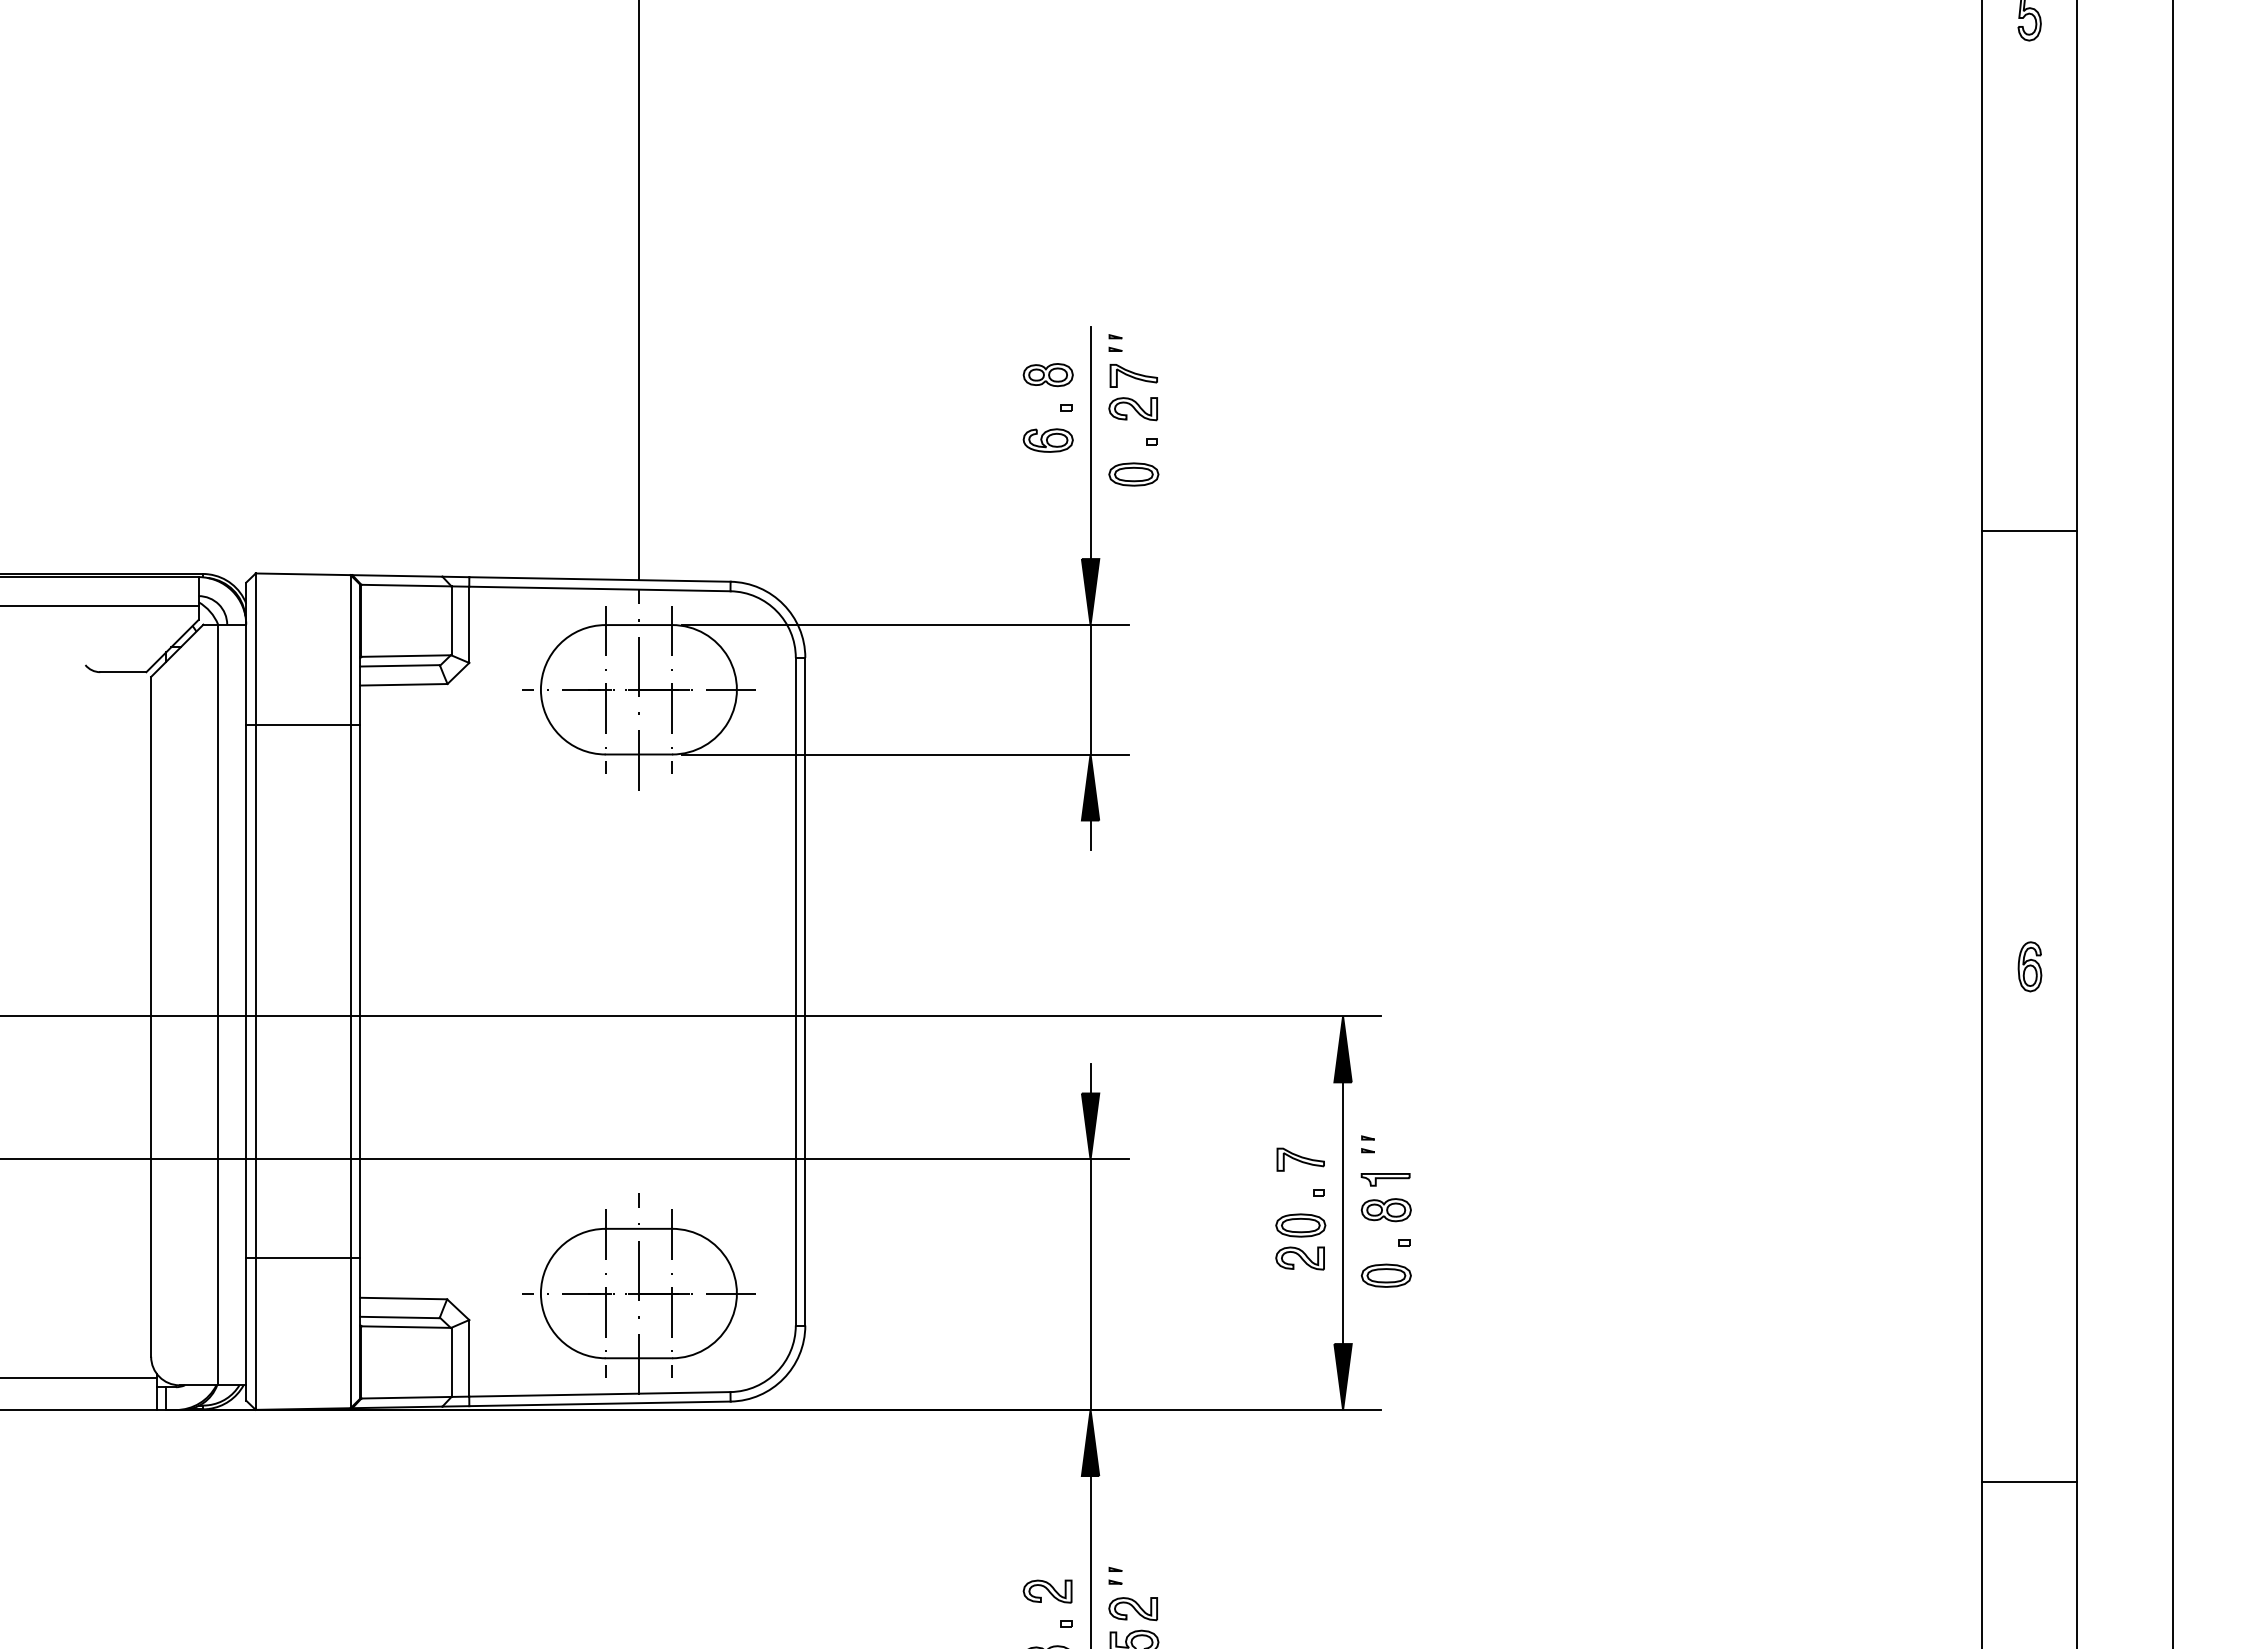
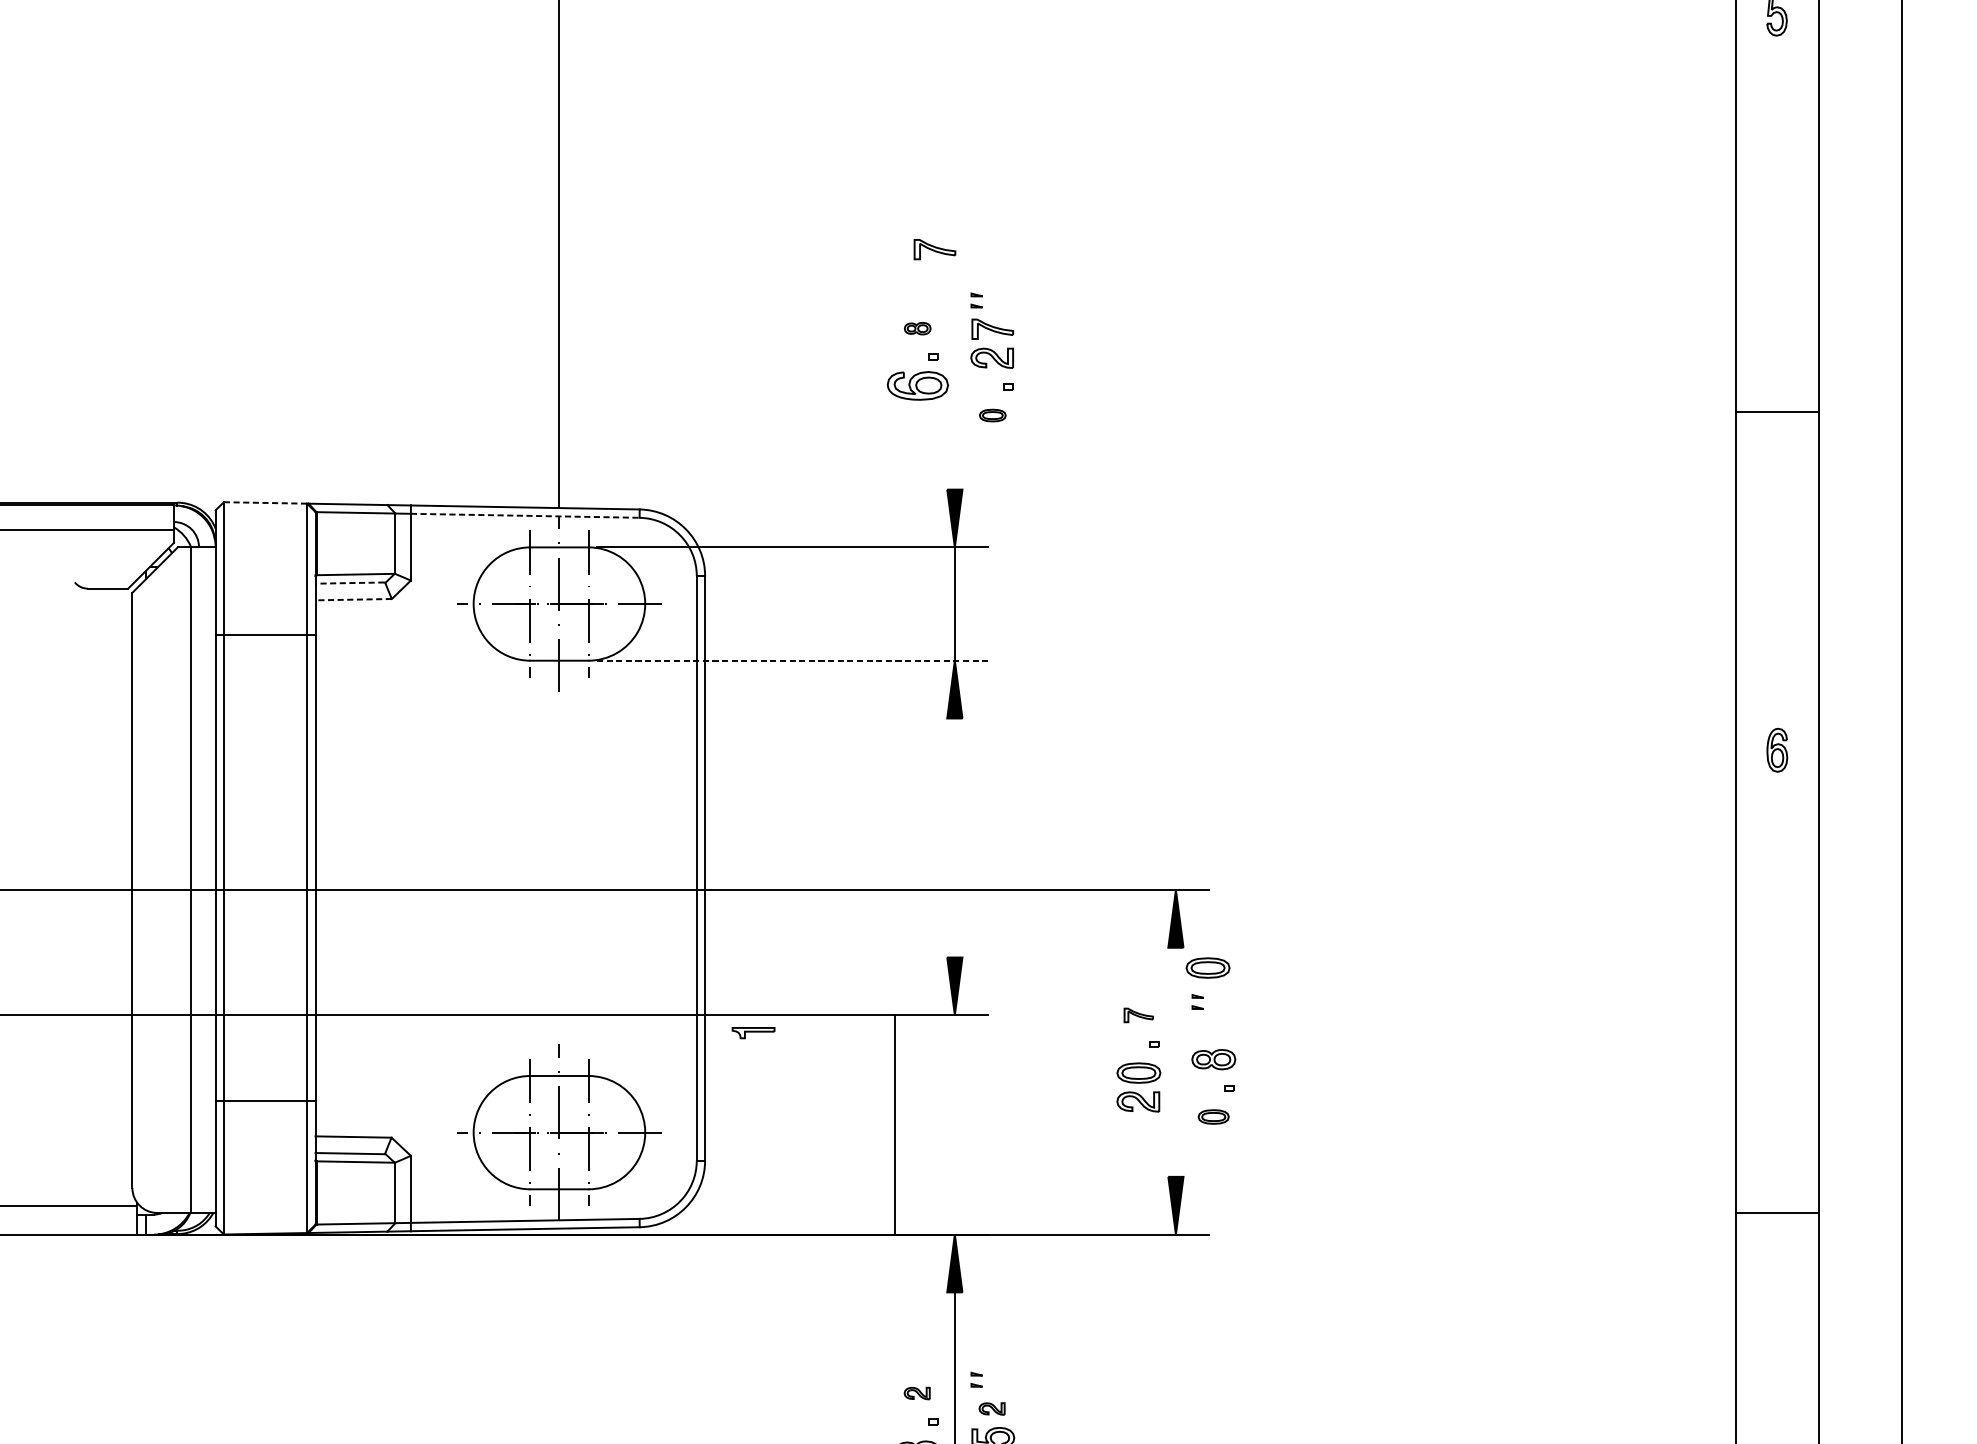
part: (1067, 284) -> (934, 249), added
part: (1047, 375) -> (917, 328), size x0.6
part: (1047, 440) -> (917, 385), size x1.4
line: (1090, 443) -> (954, 388), removed
part: (1133, 474) -> (992, 415), size x0.6
line: (2029, 530) -> (1776, 411), moved
line: (302, 574) -> (264, 503), solid -> dashed
line: (599, 588) -> (524, 515), solid -> dashed
line: (399, 665) -> (349, 582), solid -> dashed
line: (403, 684) -> (353, 599), solid -> dashed
line: (905, 754) -> (792, 660), solid -> dashed
line: (1090, 834) -> (954, 730), removed
part: (2029, 966) -> (1776, 750), moved
line: (1090, 1078) -> (954, 944), removed
part: (1379, 1105) -> (1207, 968), added
part: (1300, 1159) -> (1138, 1015), size x0.7
part: (1385, 1179) -> (753, 1032), moved
line: (1343, 1213) -> (1176, 1062), removed
part: (1385, 1275) -> (1213, 1116), size x0.7
line: (1090, 1284) -> (895, 1124), moved
line: (2029, 1481) -> (1776, 1213), moved
part: (1047, 1591) -> (917, 1393), size x0.6
part: (1132, 1609) -> (991, 1409), size x0.6

